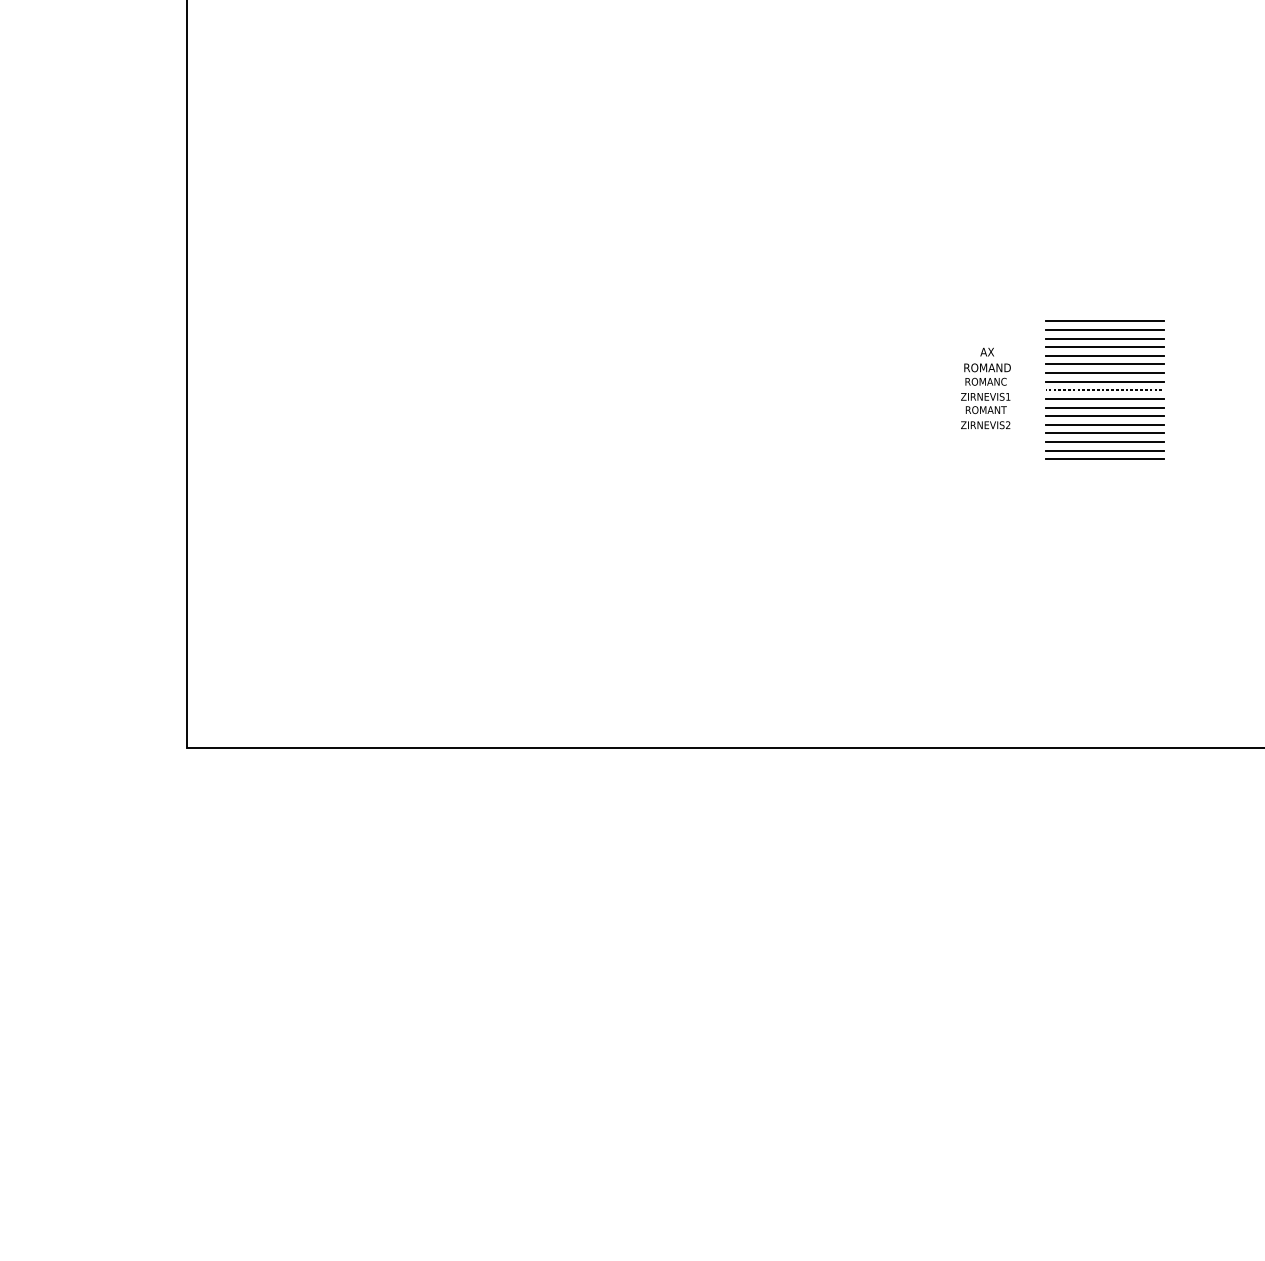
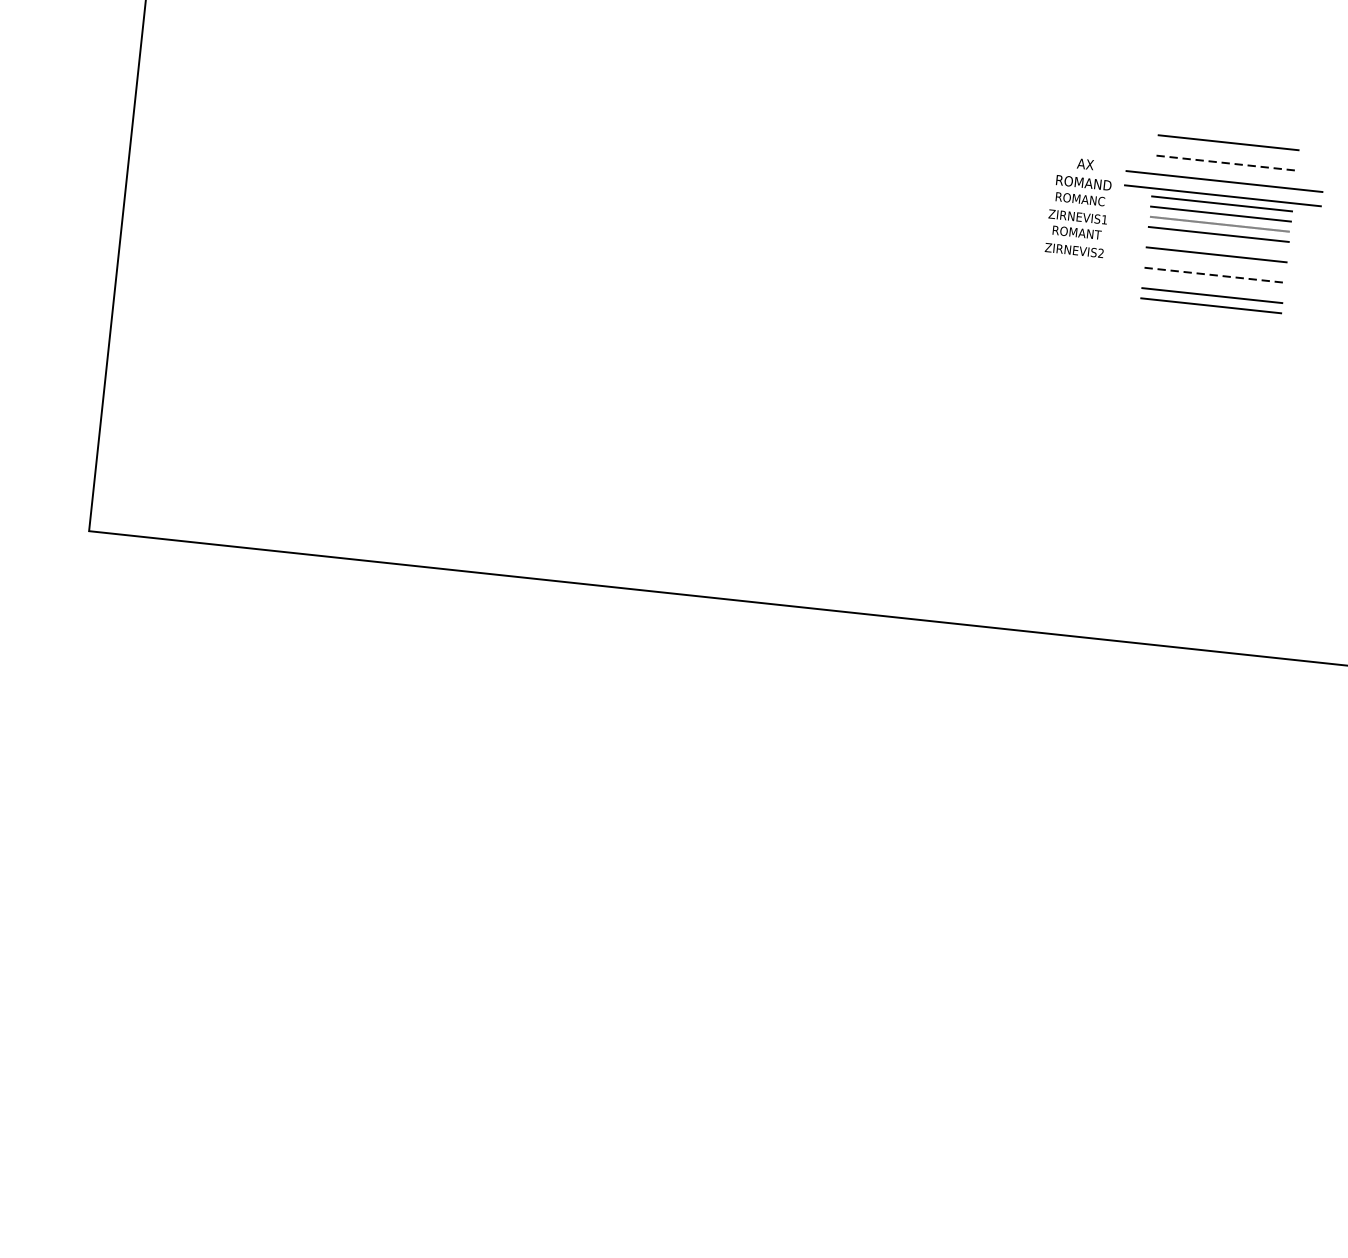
line: (1104, 329) -> (1227, 152), removed
line: (1105, 338) -> (1227, 163), solid -> dashed
line: (1104, 347) -> (1224, 173), removed
part: (1104, 359) -> (1223, 187), size x1.4
line: (1104, 407) -> (1217, 244), removed
line: (1104, 424) -> (1215, 264), removed
line: (1105, 433) -> (1215, 275), solid -> dashed
line: (1104, 441) -> (1212, 284), removed

